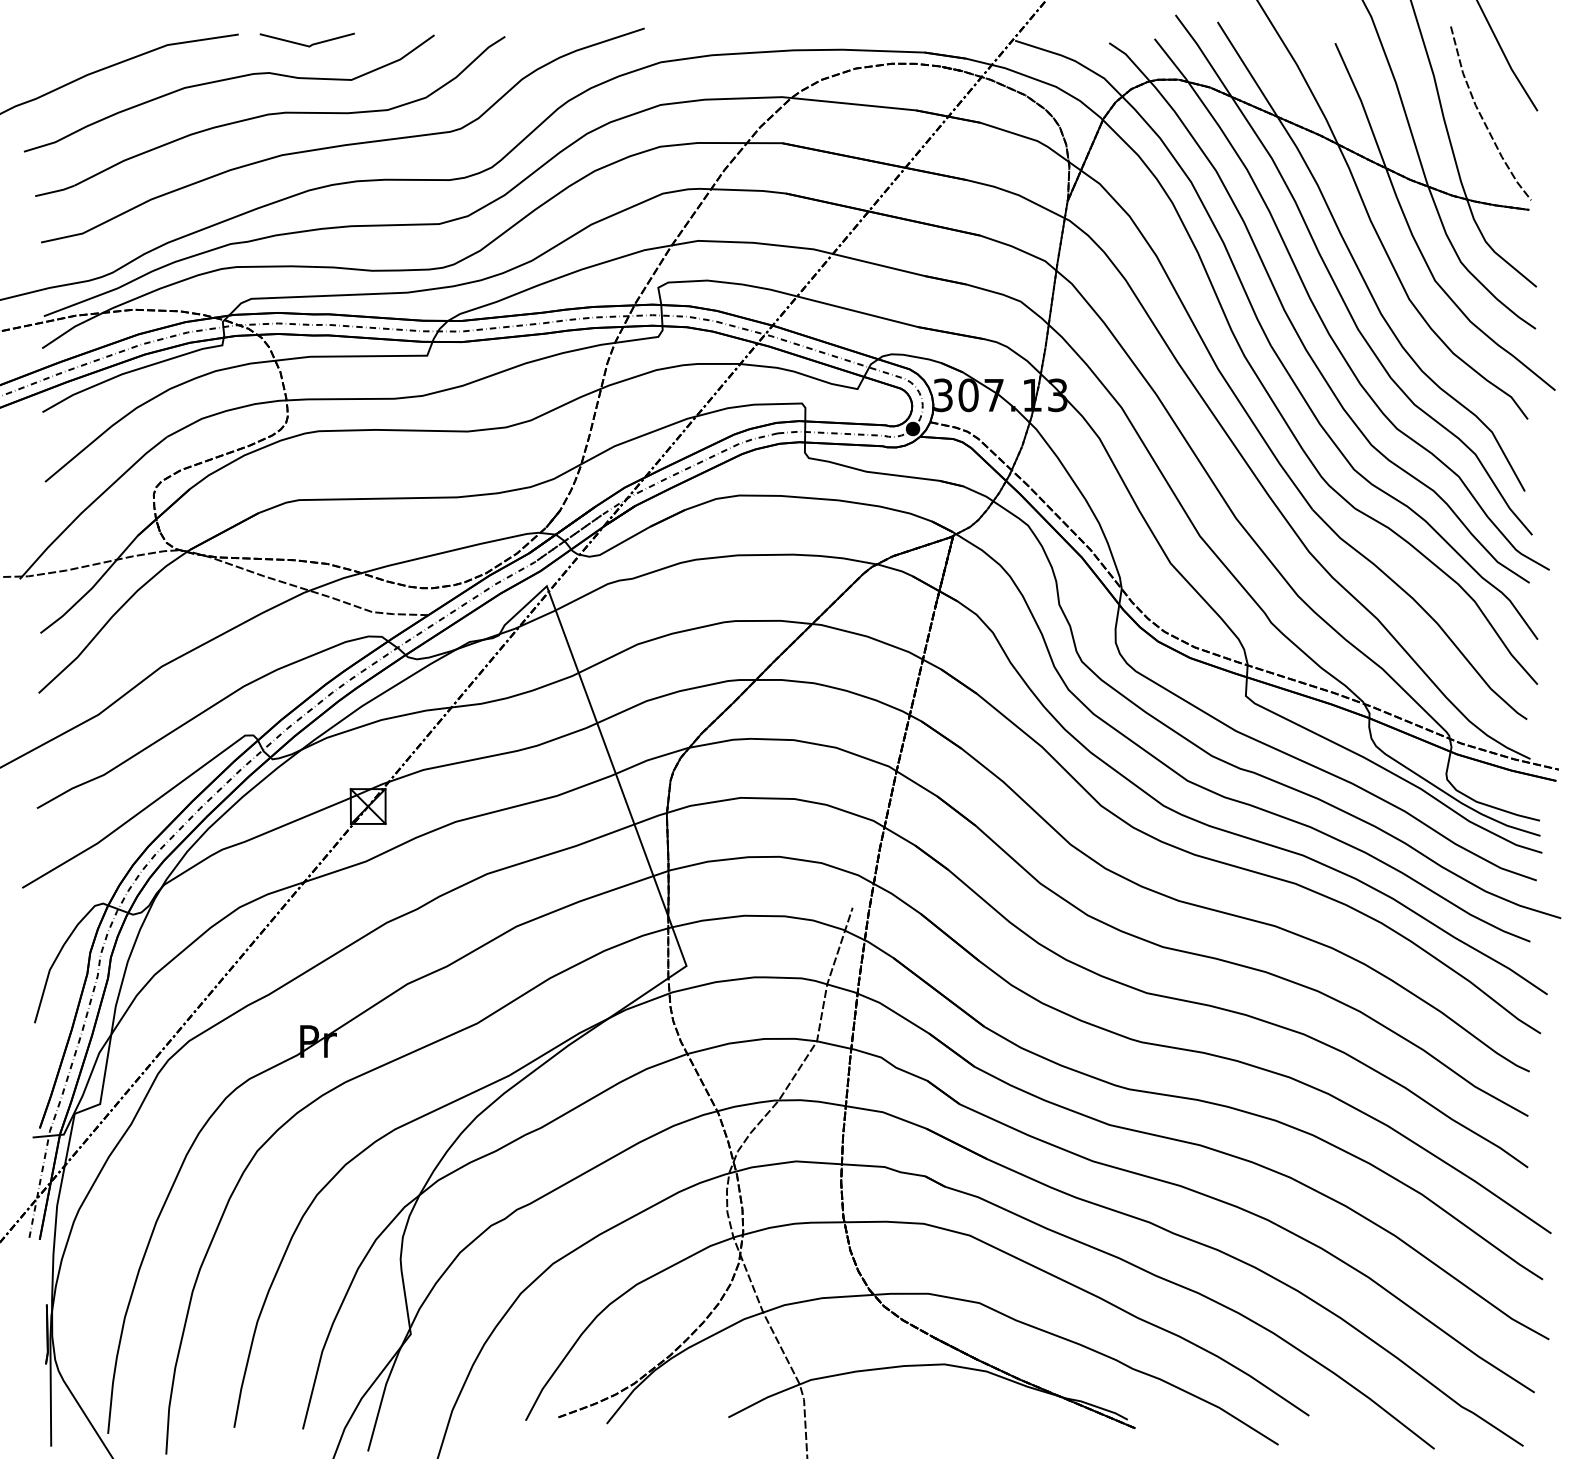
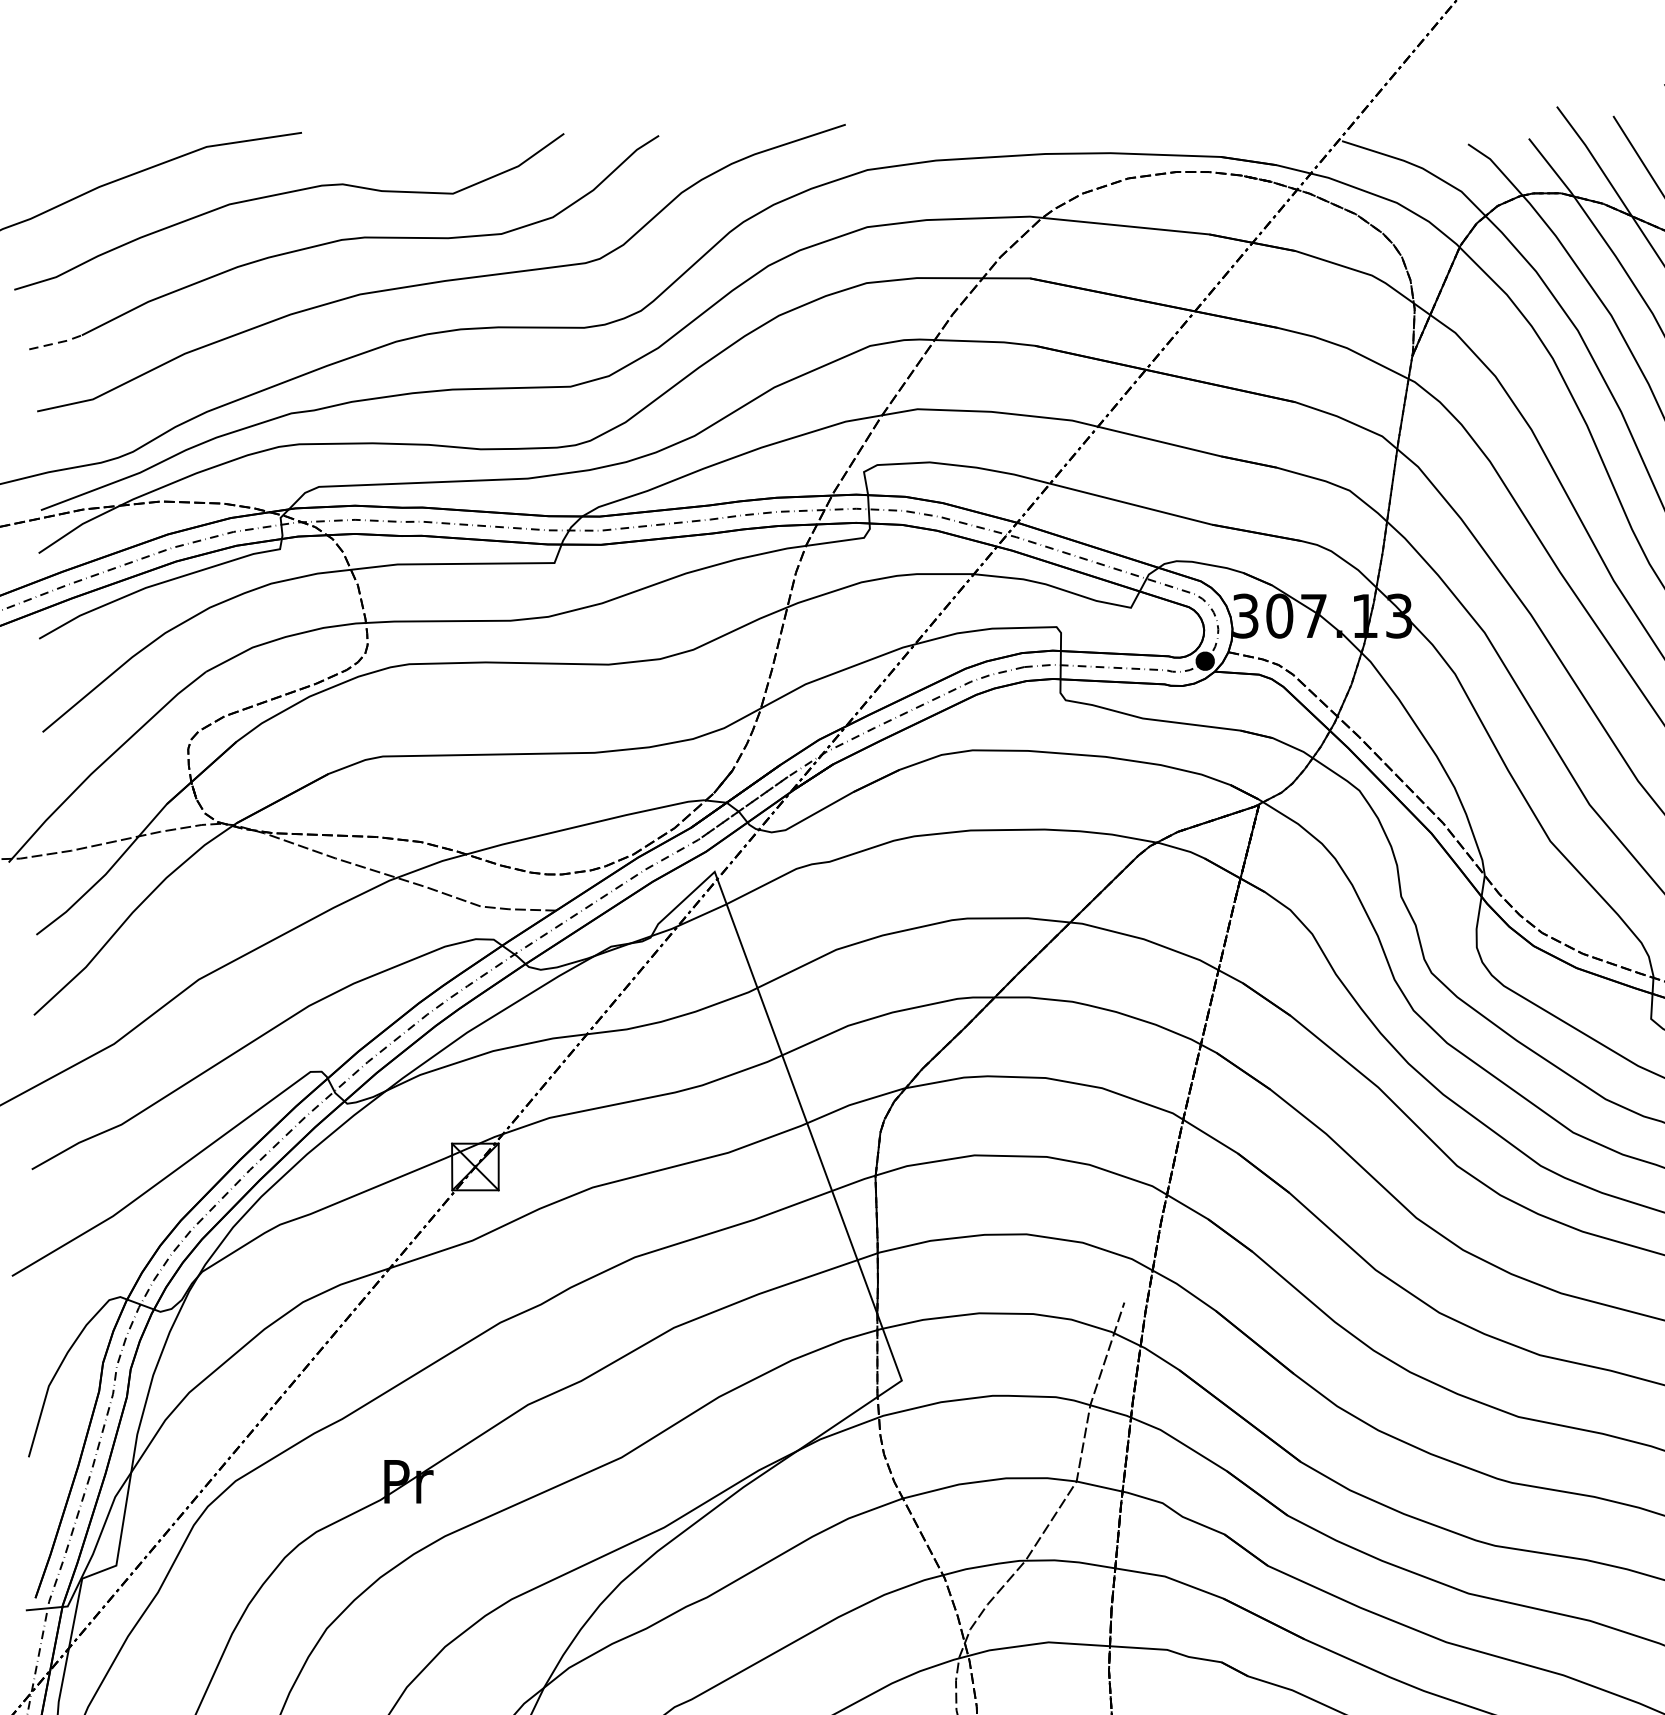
line: (306, 44) -> (392, 146), removed
line: (55, 191) -> (56, 343), solid -> dashed

